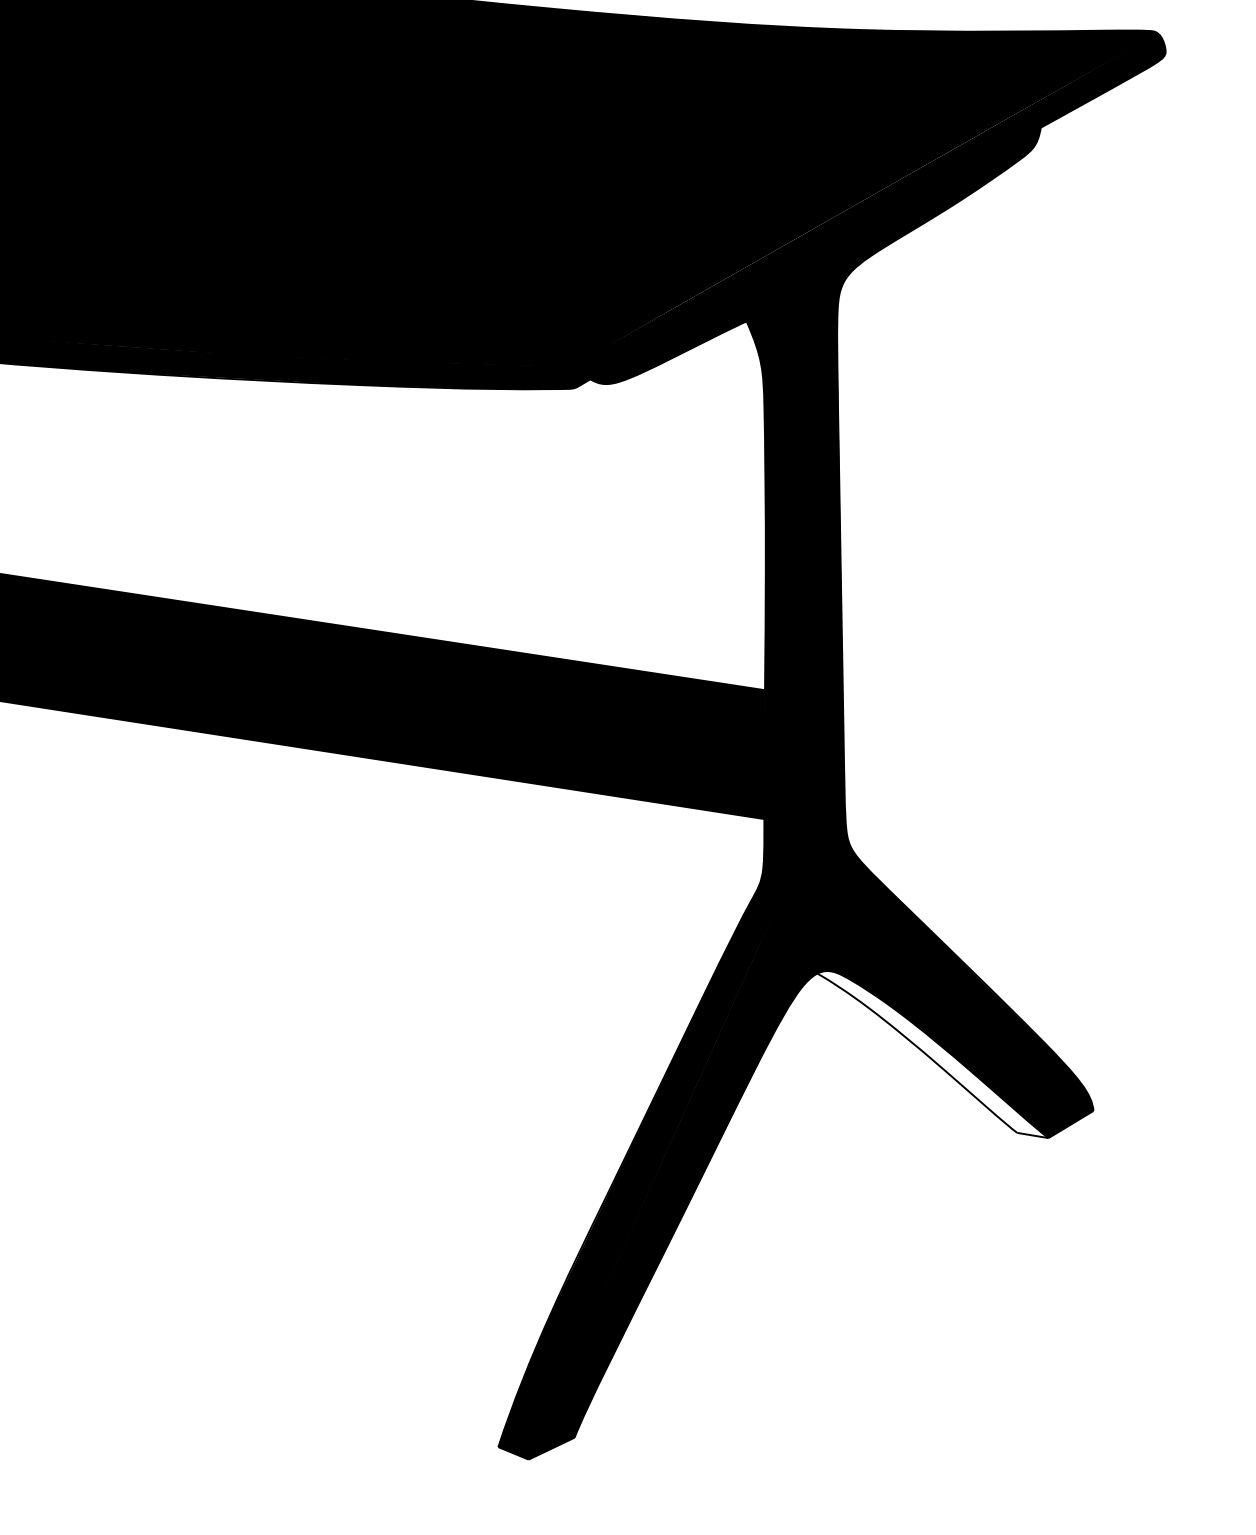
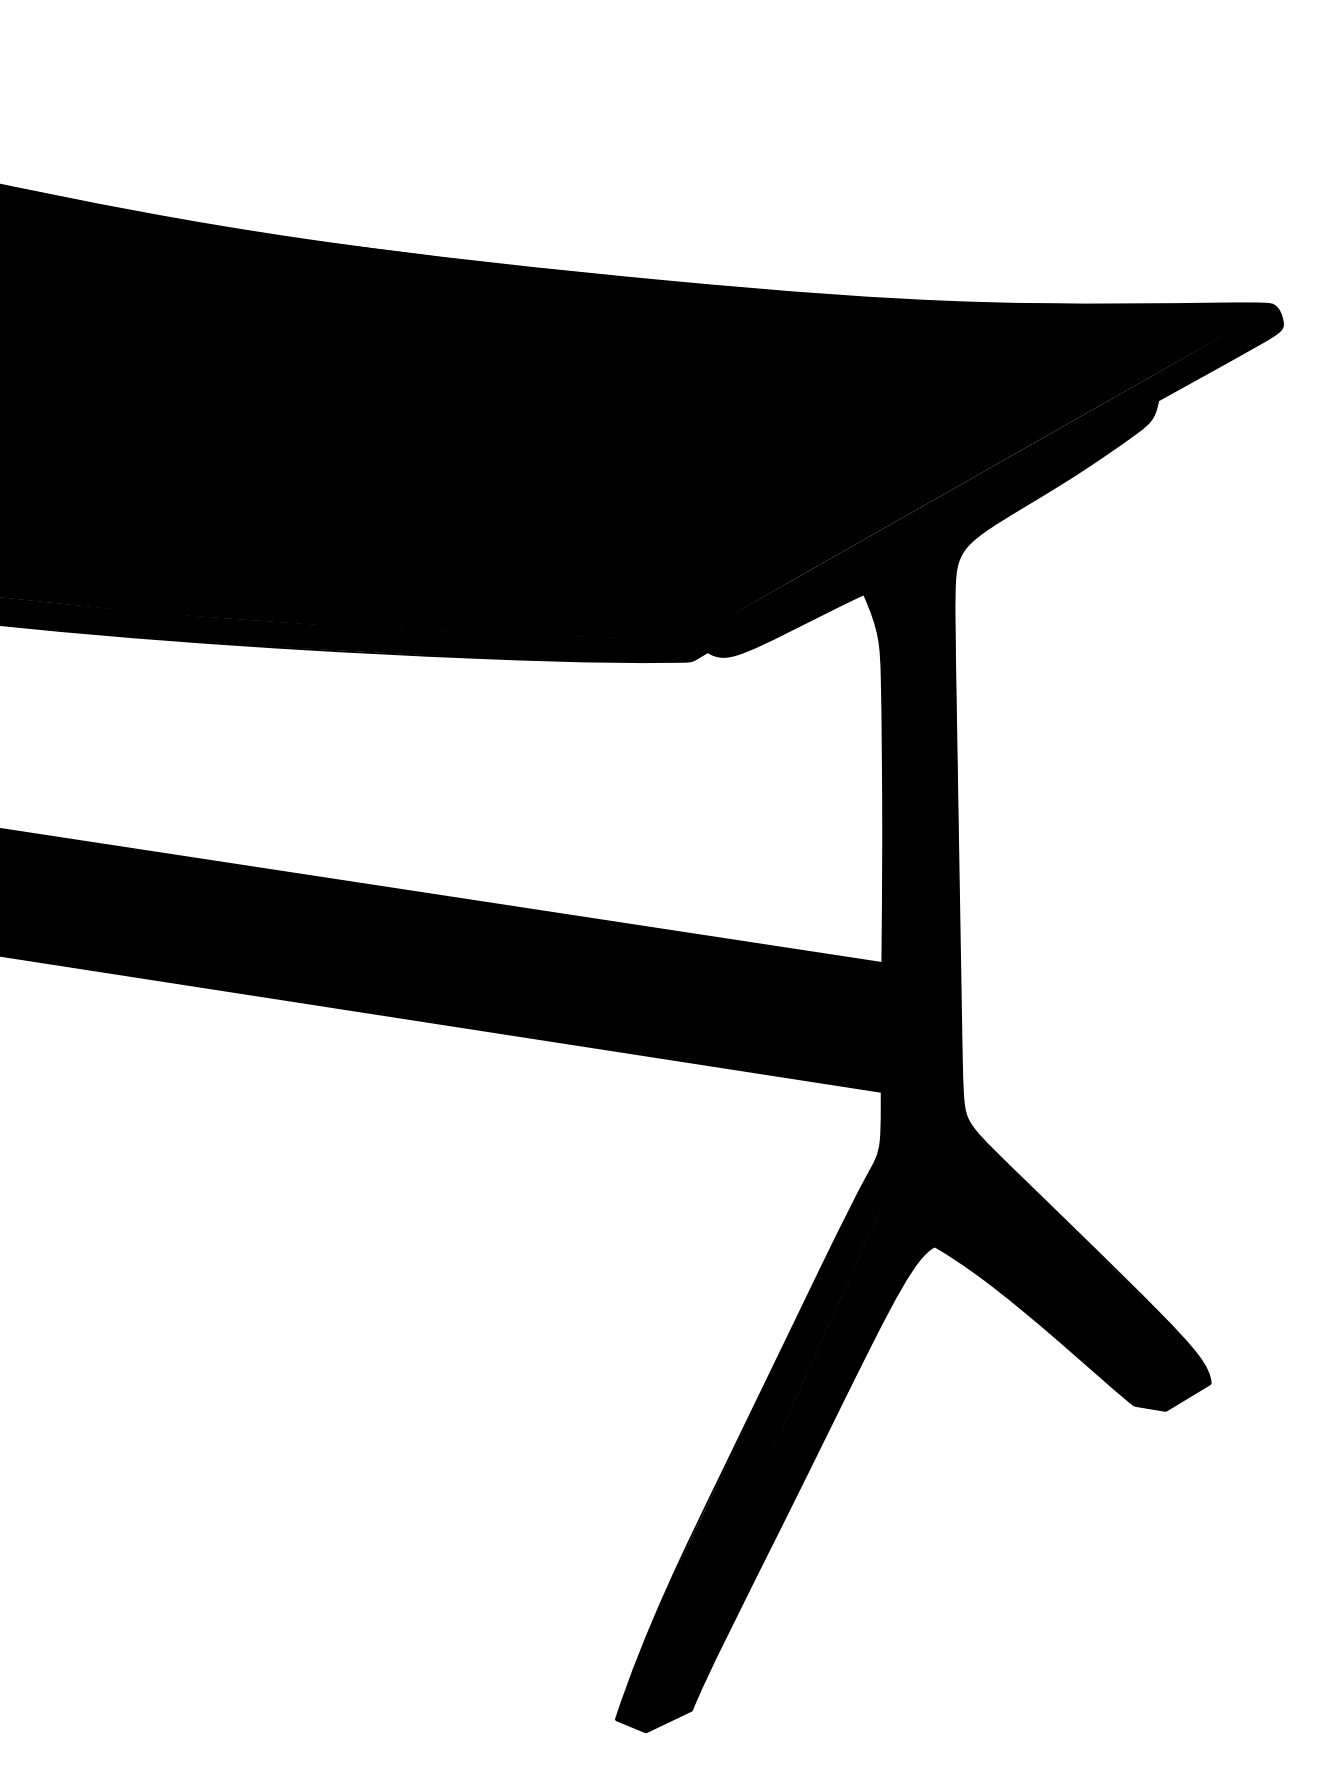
fill: (932, 1053) -> (1049, 1326), added

